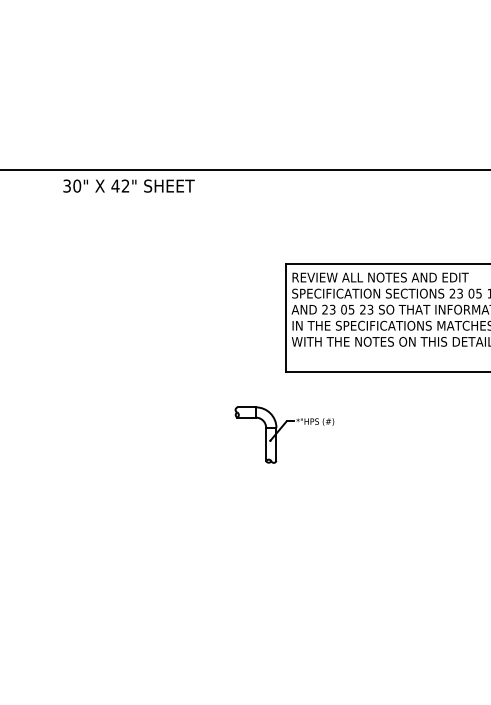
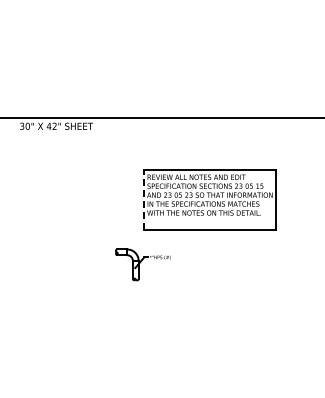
line: (285, 317) -> (143, 199), solid -> dashed

